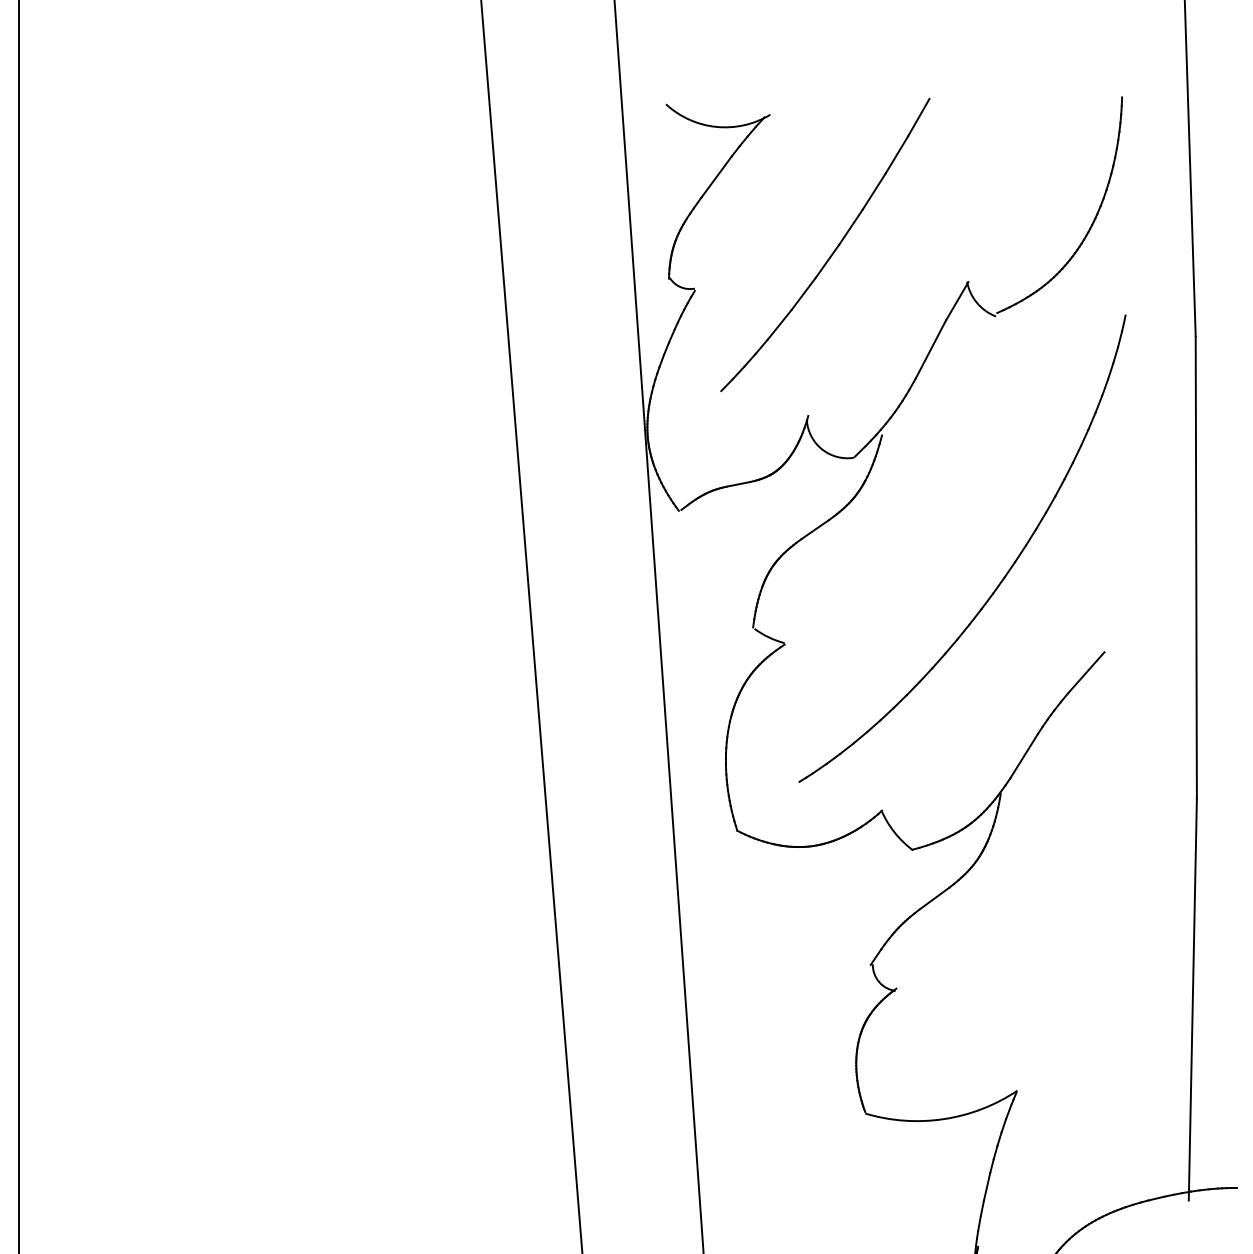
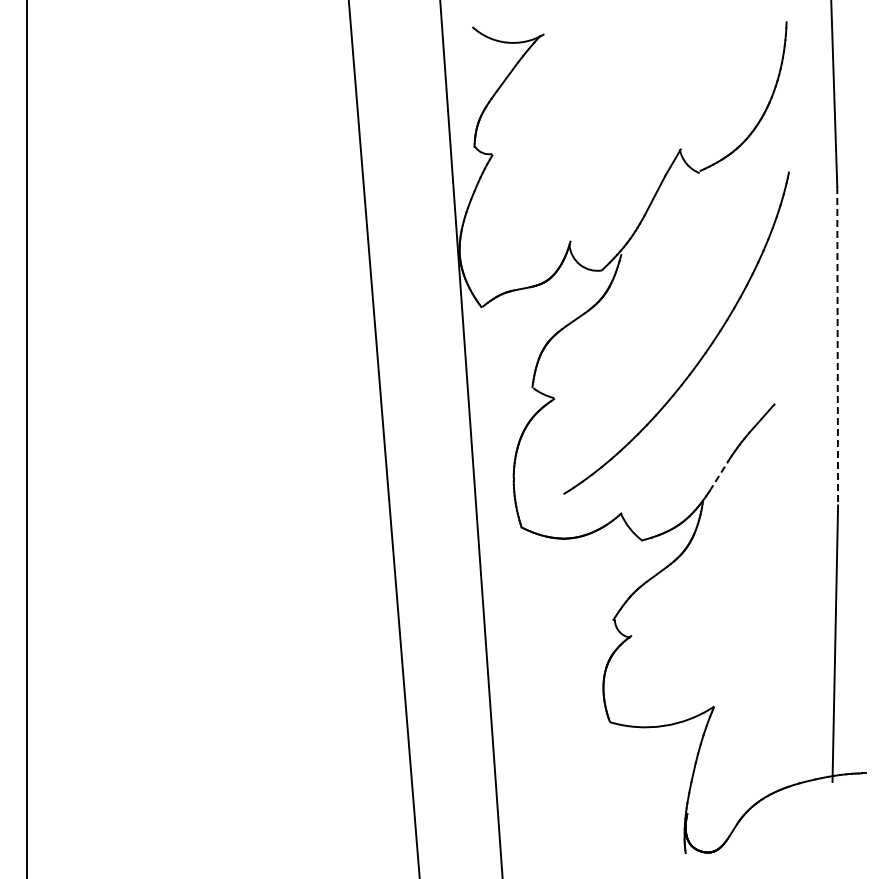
part: (833, 250) -> (587, 127), removed
line: (1196, 568) -> (837, 346), solid -> dashed
line: (1024, 755) -> (719, 475), solid -> dashed

